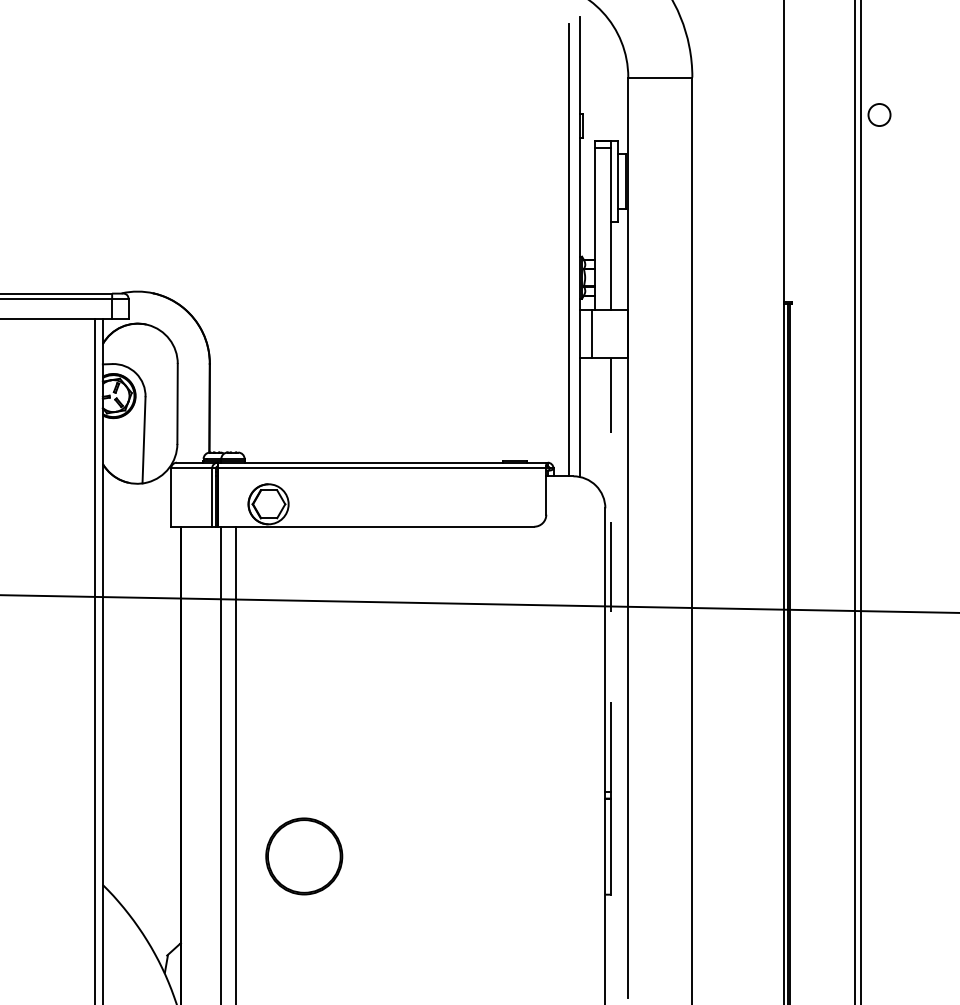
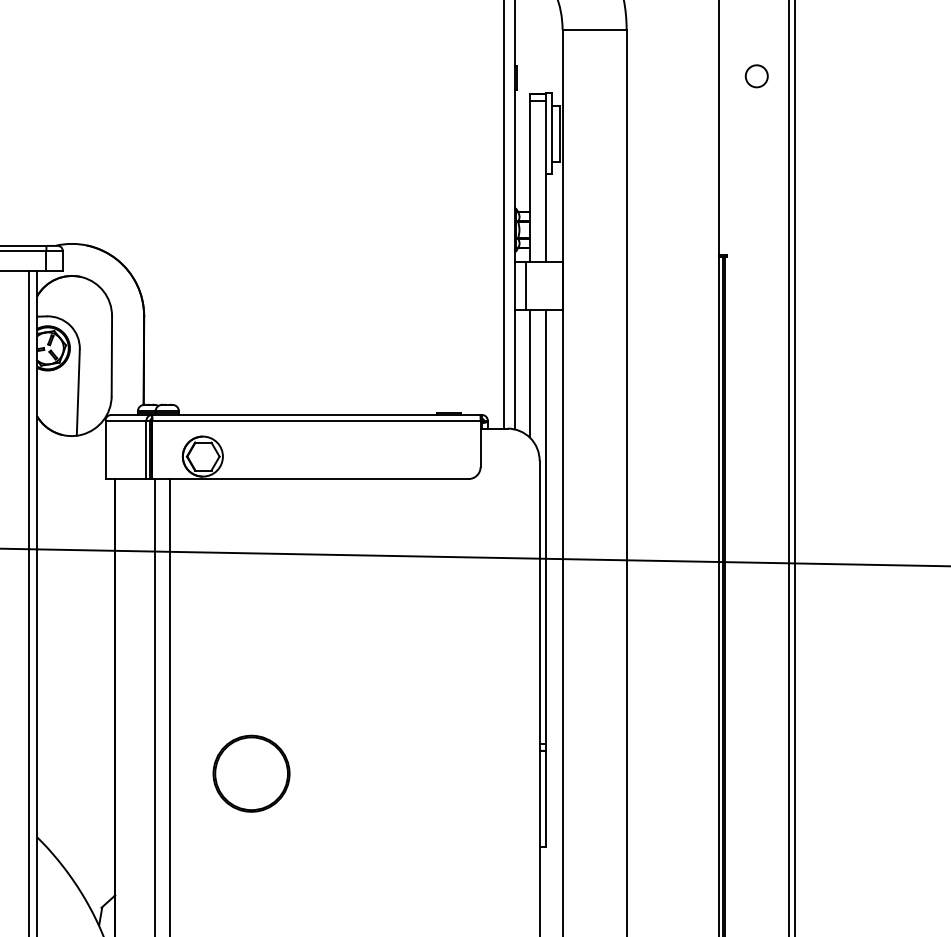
circle: (879, 114) -> (756, 75), moved
line: (595, 420) -> (529, 372), added
line: (611, 574) -> (545, 526), dashed -> solid
part: (304, 856) -> (251, 773), moved

